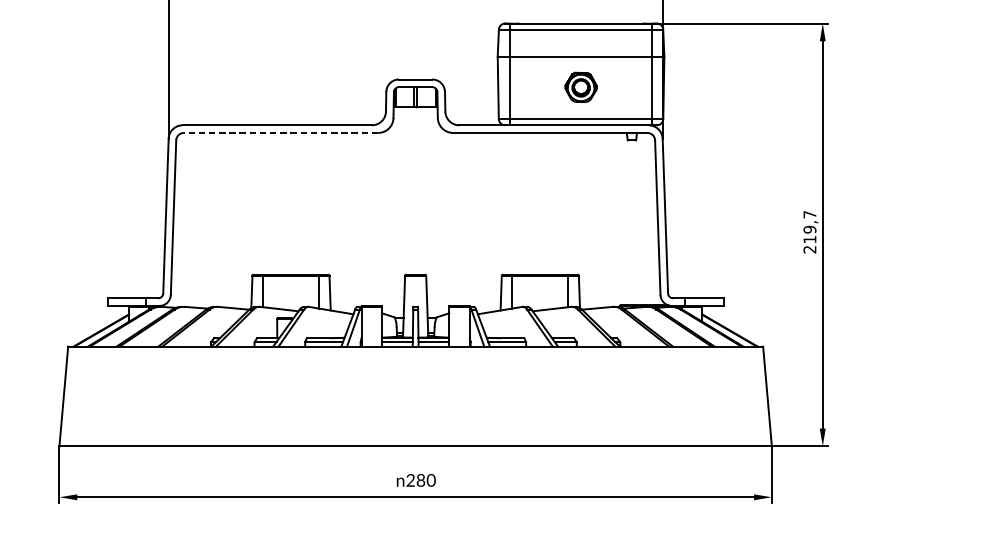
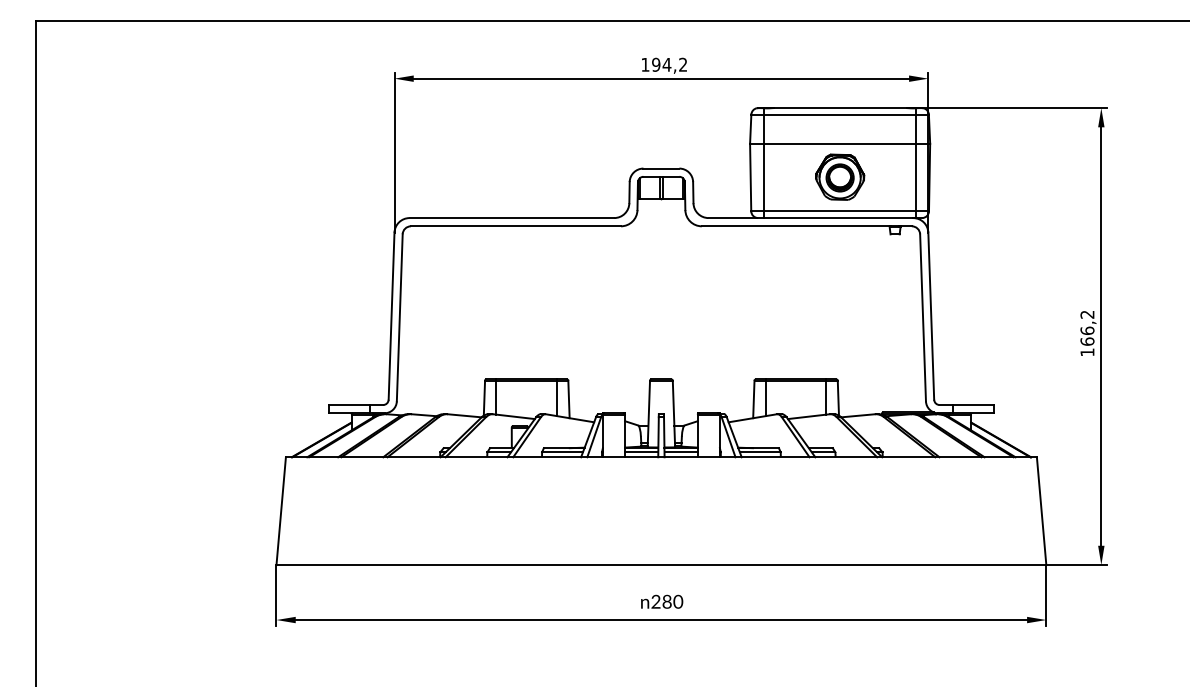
part: (581, 86) -> (840, 176), size x1.43
line: (280, 133) -> (515, 226), dashed -> solid
text: (809, 232) -> (1087, 333), 219,7 -> 166,2

